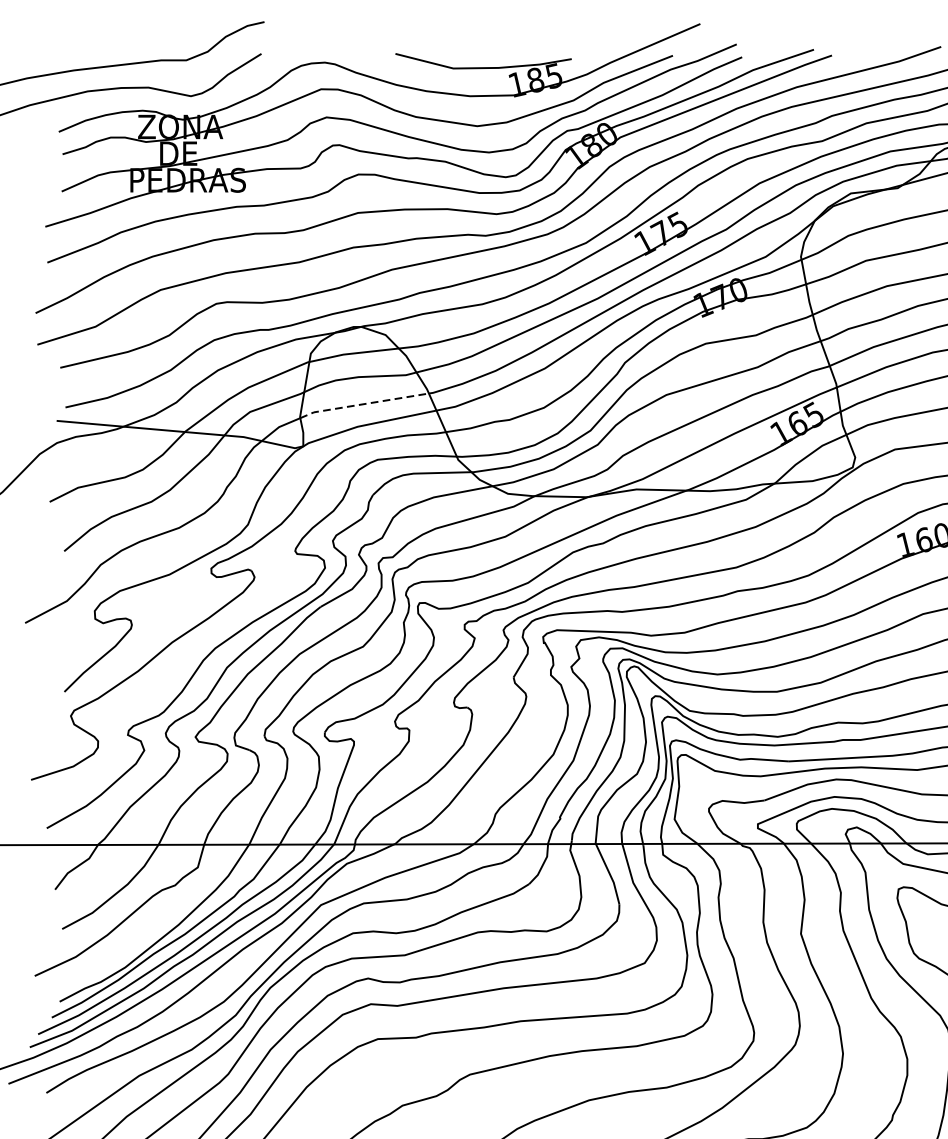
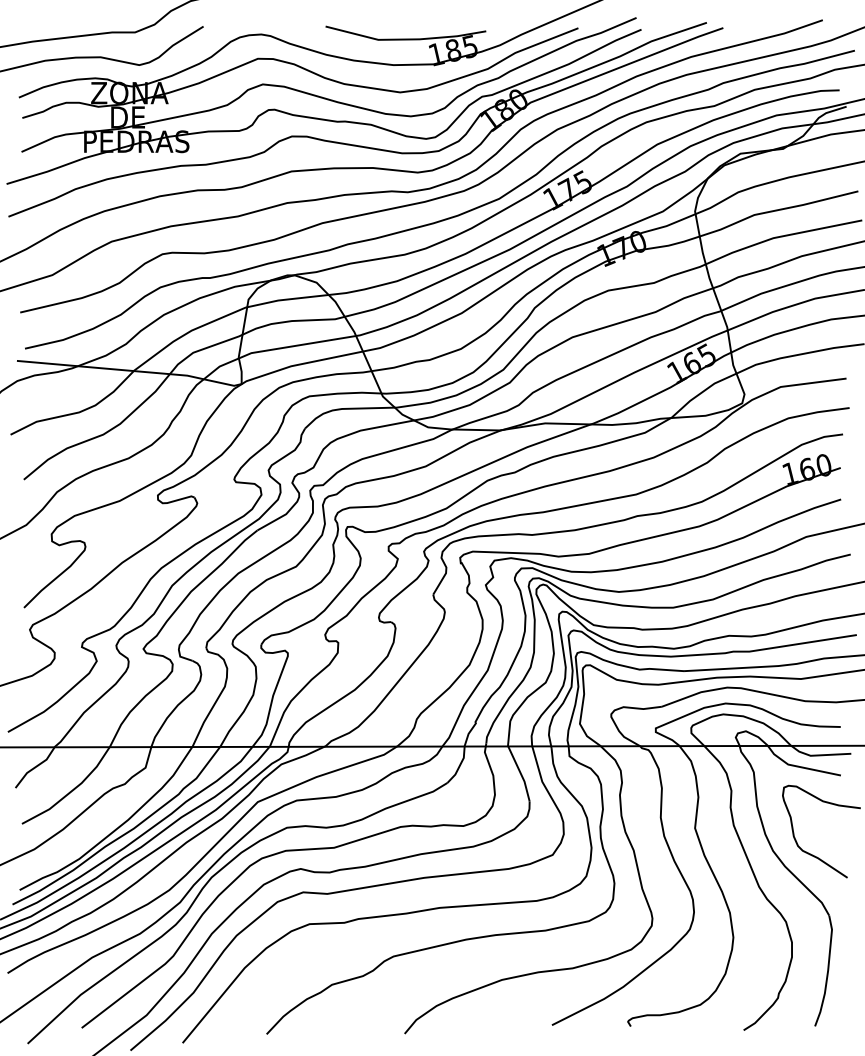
line: (363, 403) -> (296, 345), dashed -> solid

